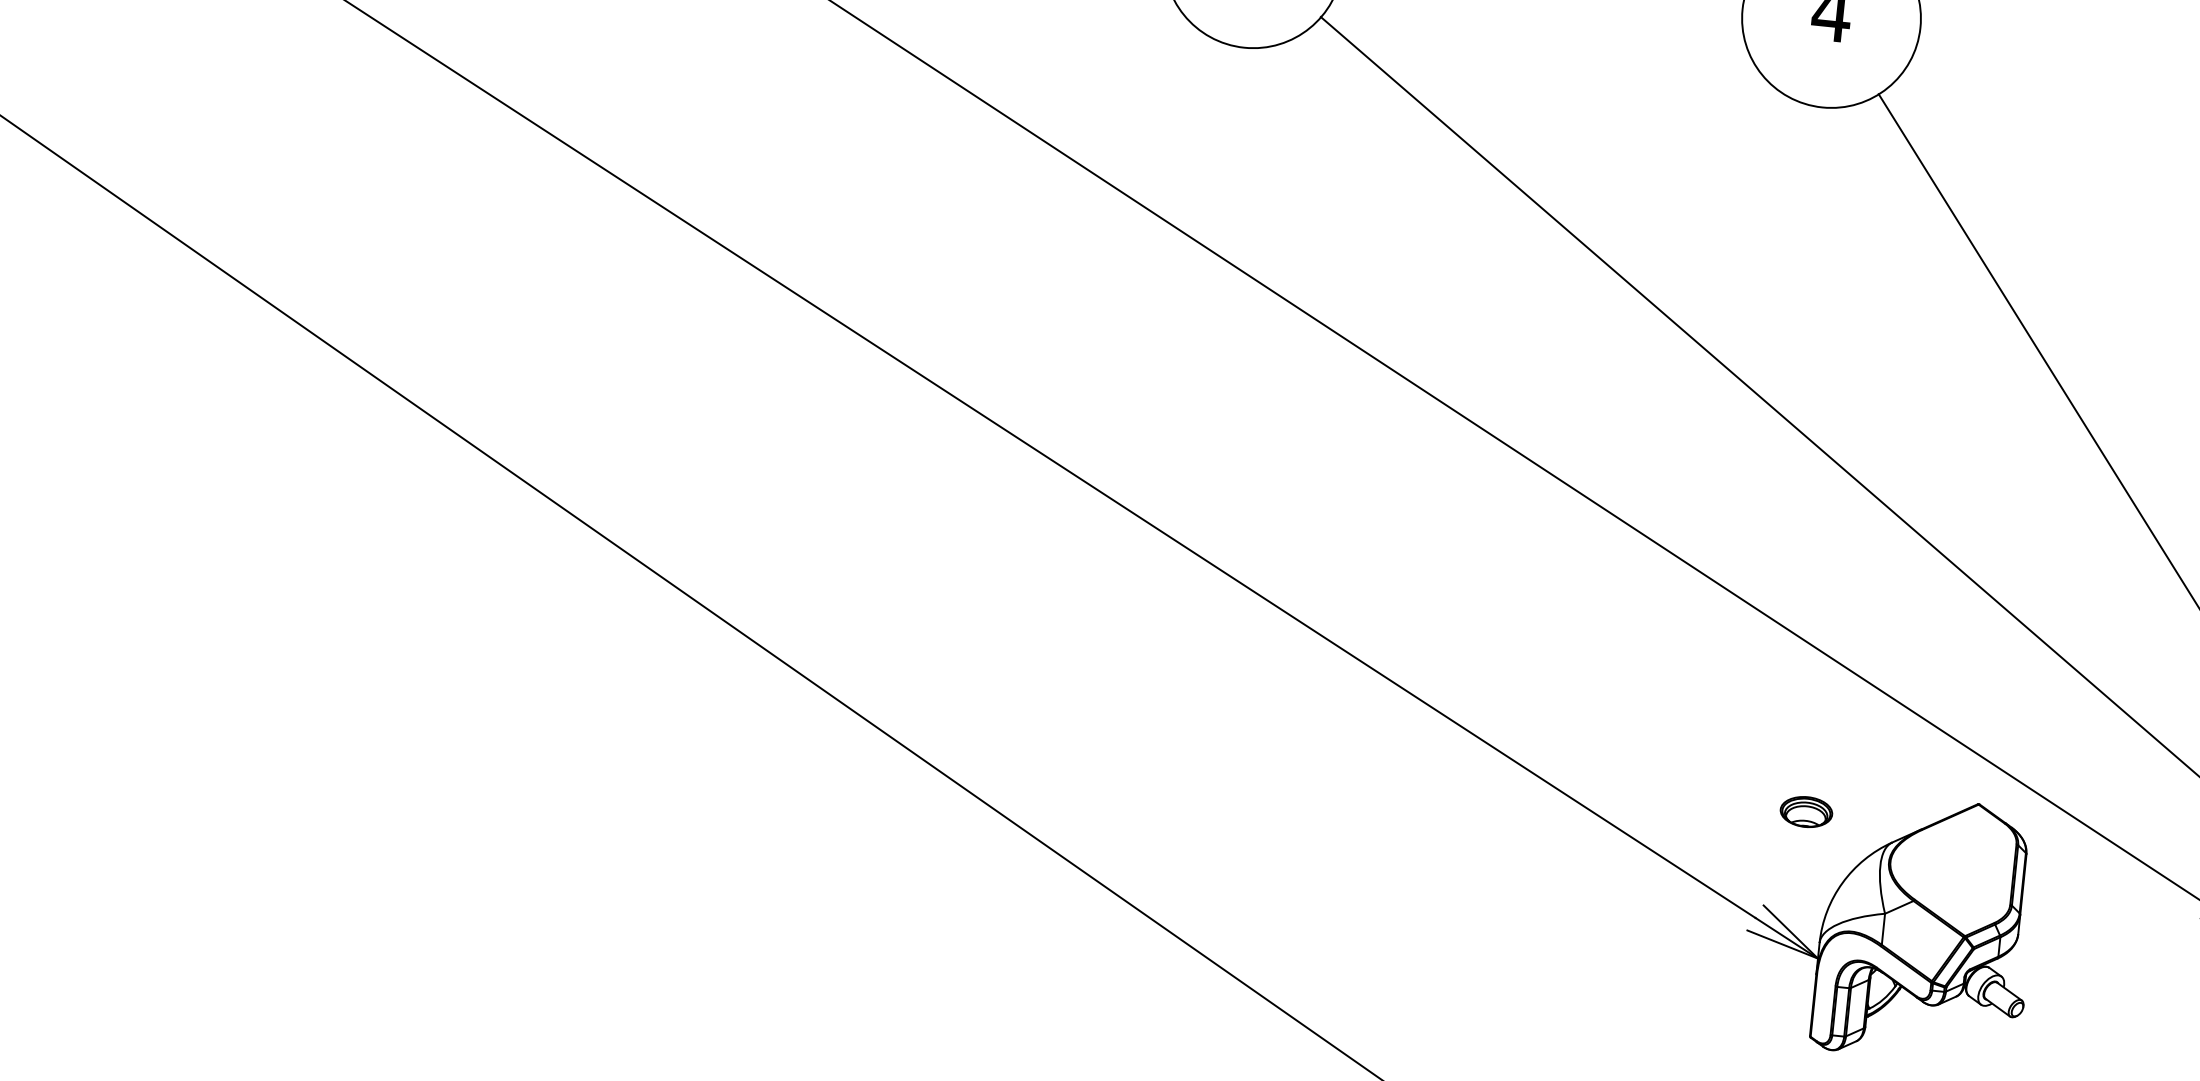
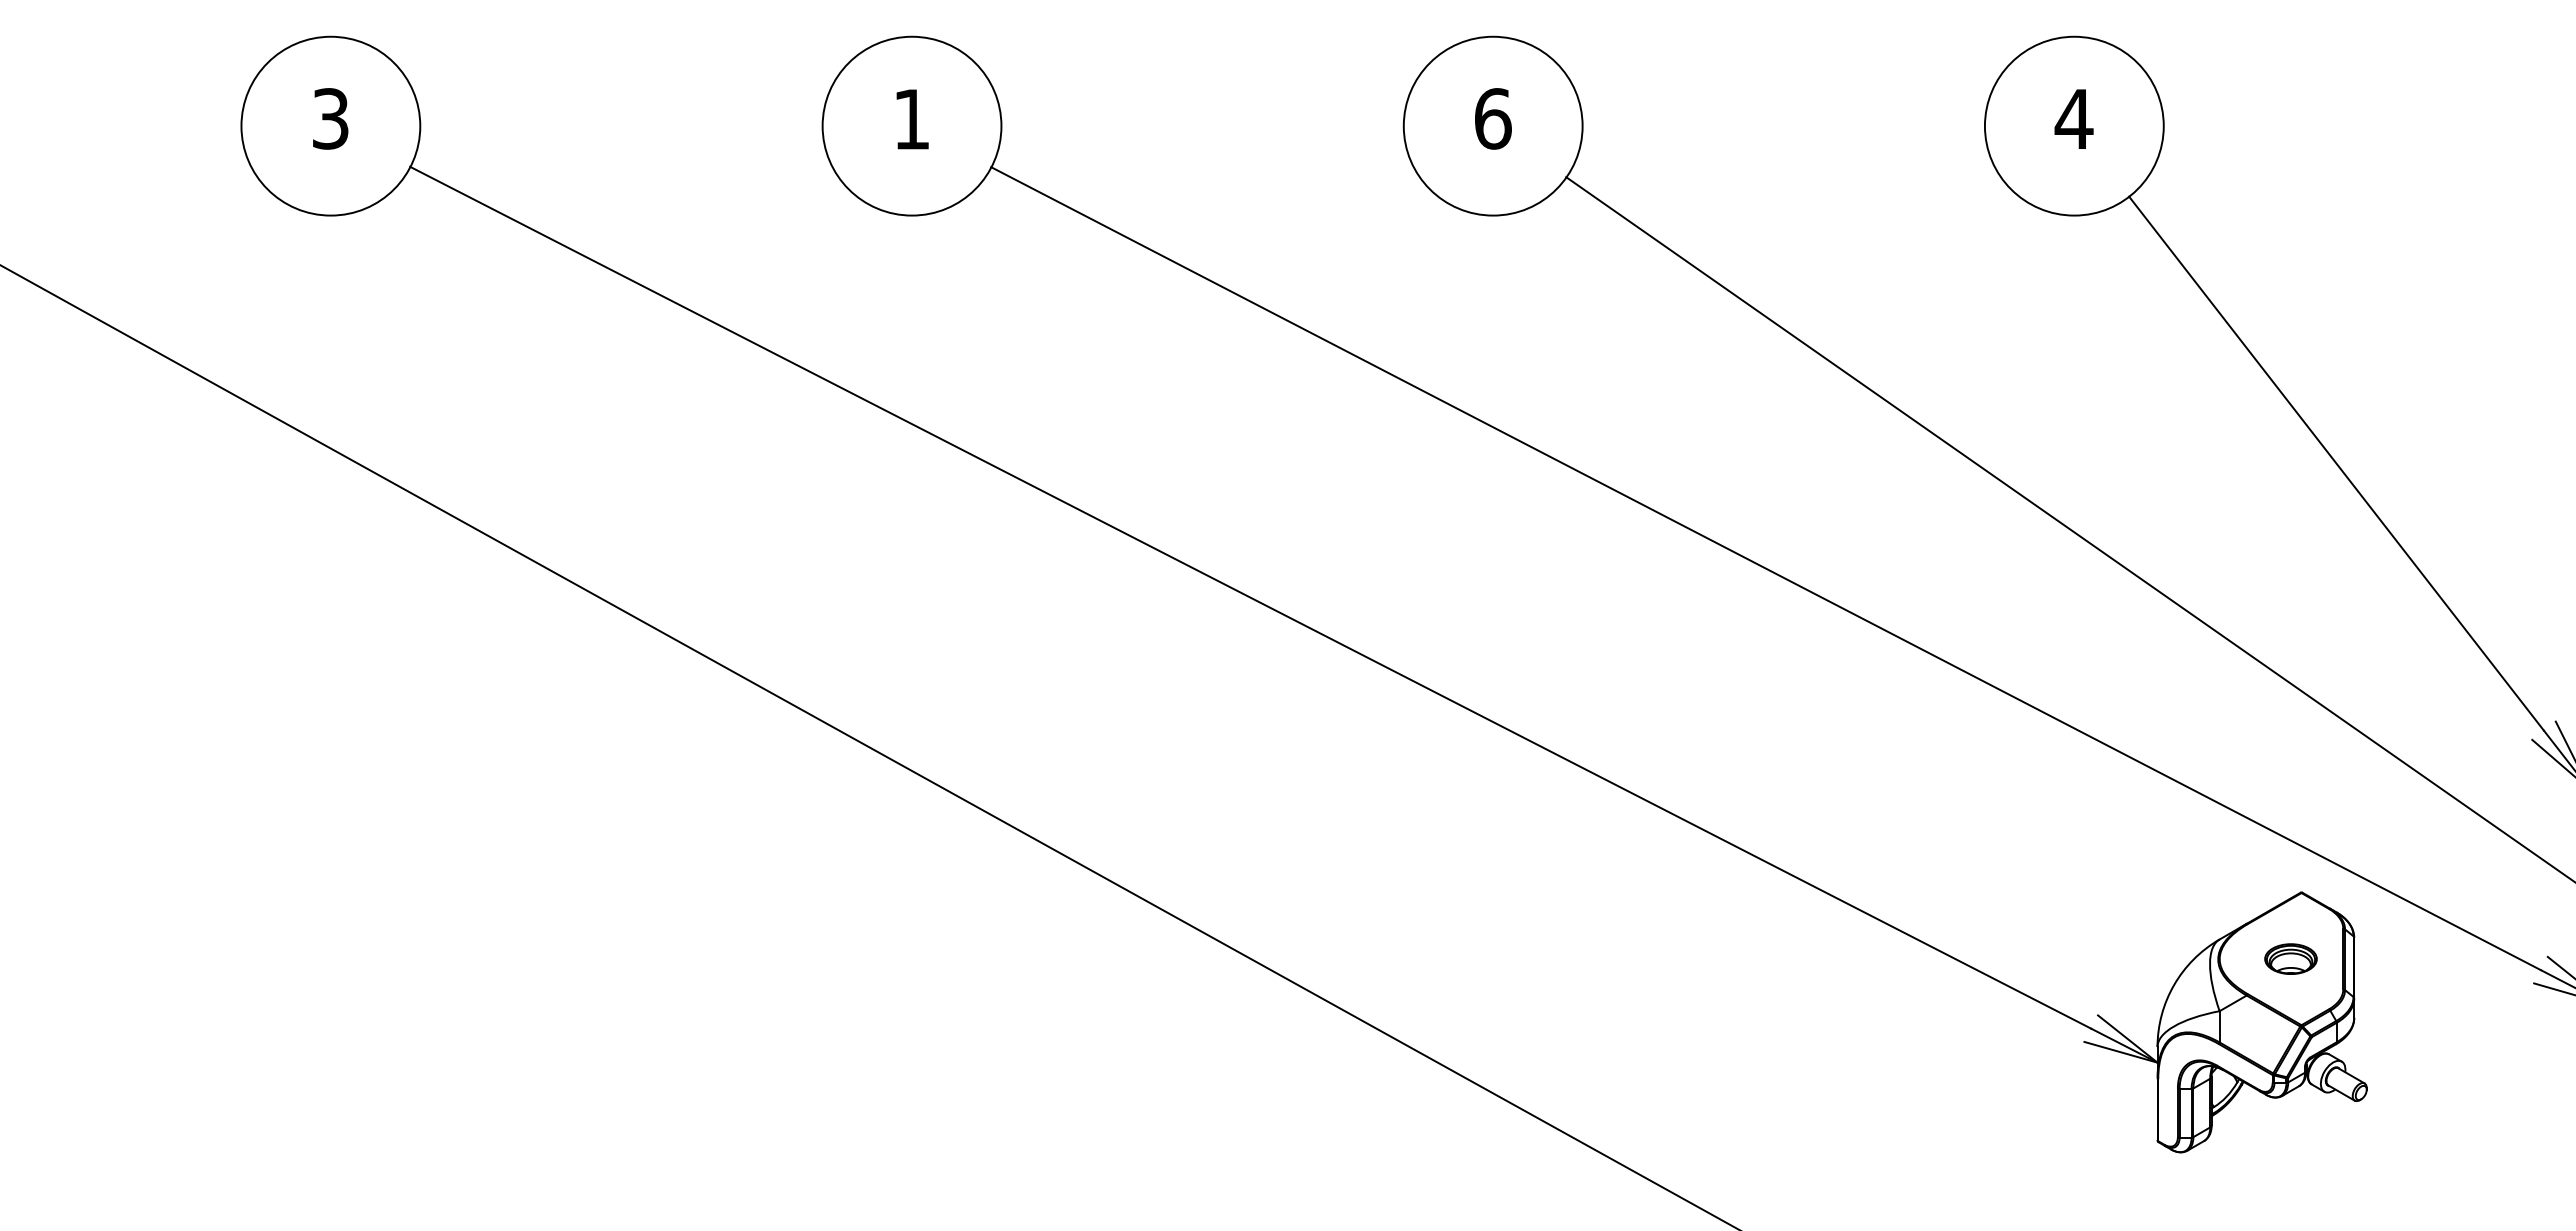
part: (1806, 811) -> (2290, 958), moved

